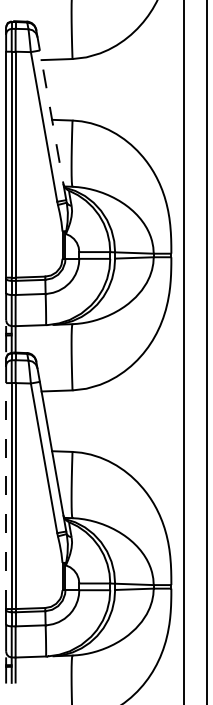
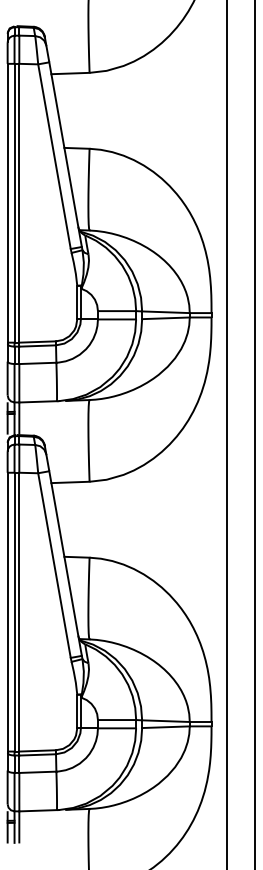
line: (53, 125) -> (65, 154), dashed -> solid
line: (6, 495) -> (7, 611), dashed -> solid

